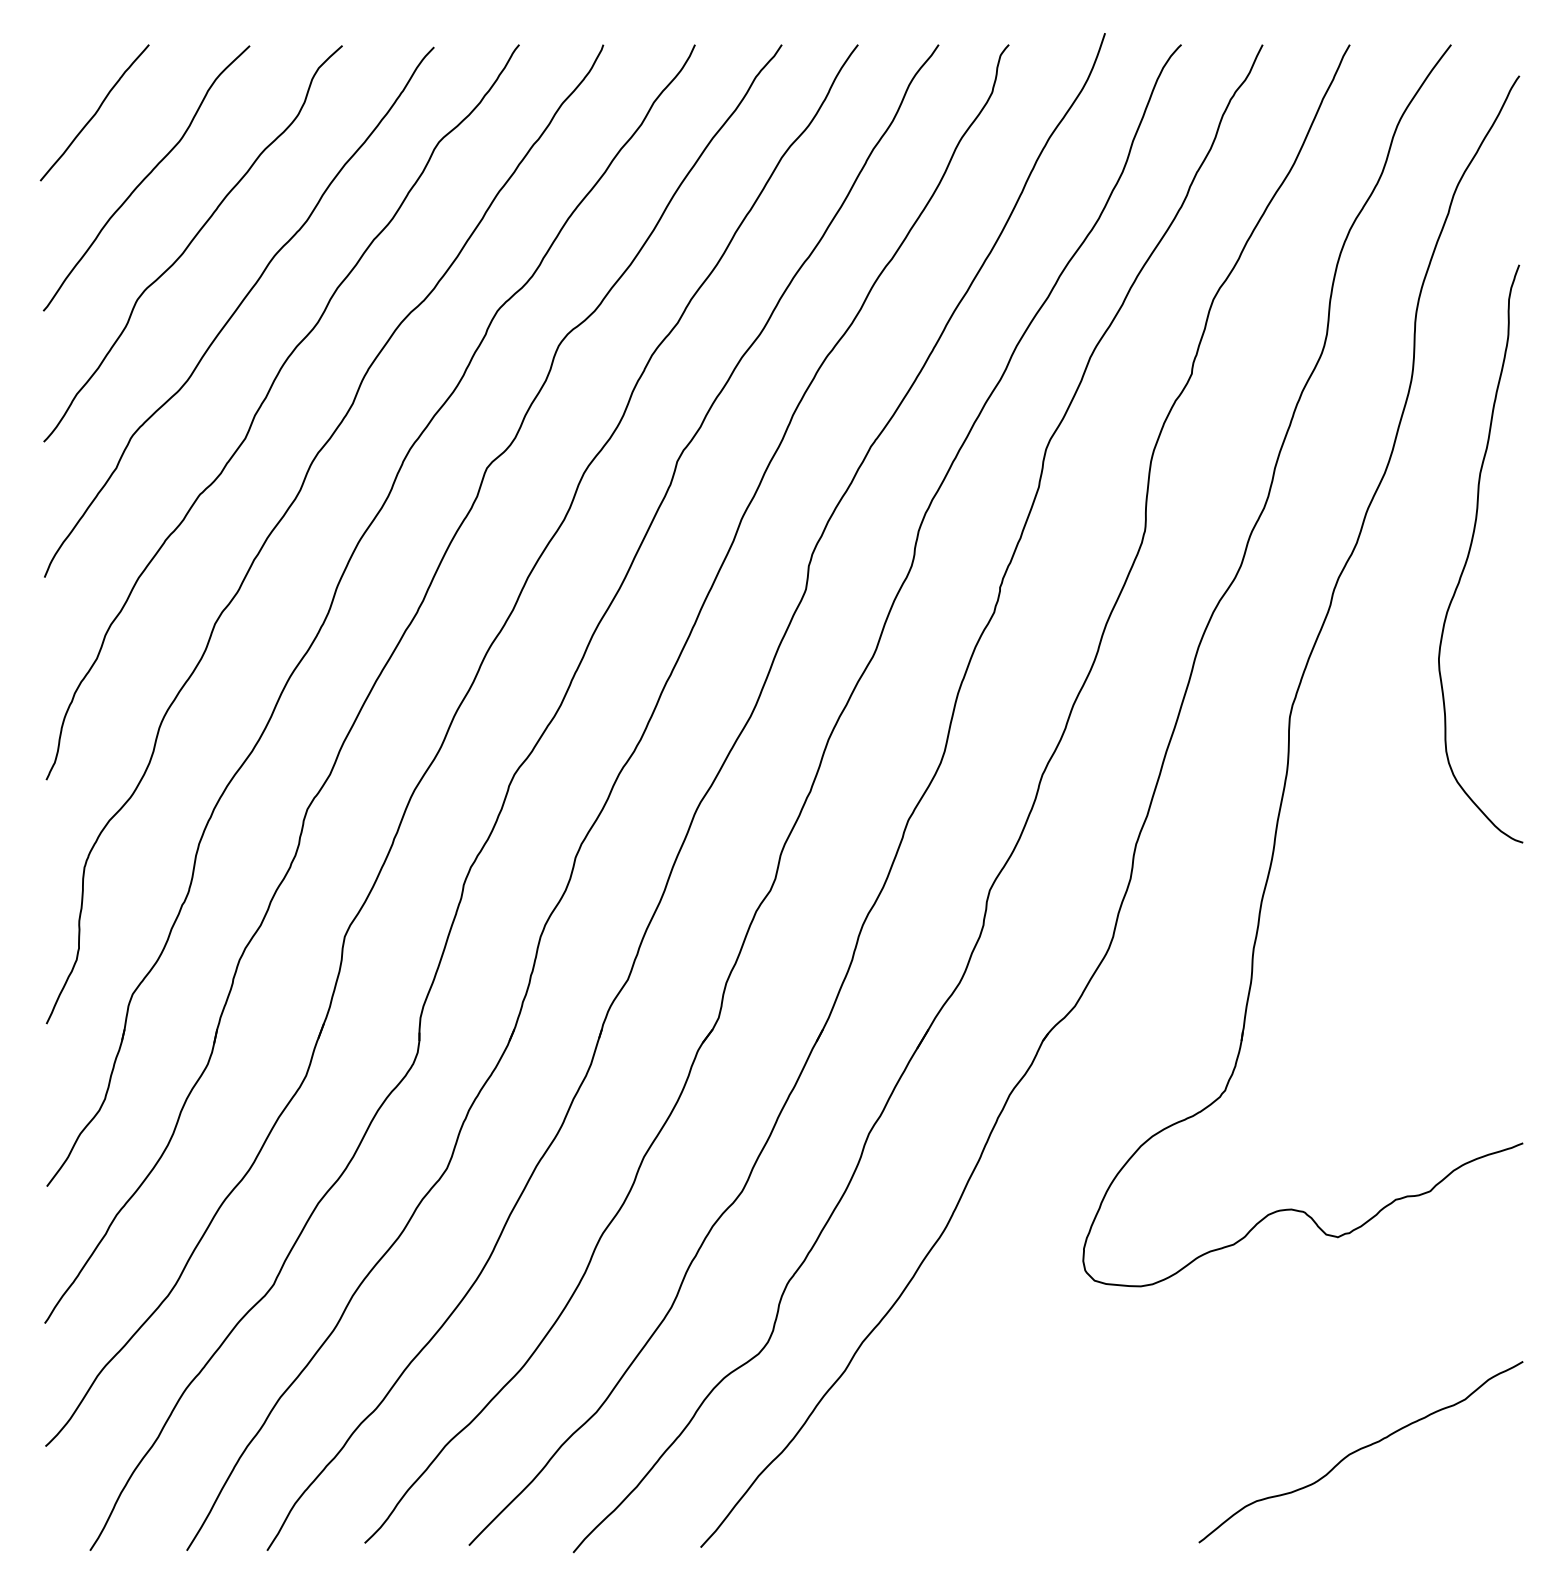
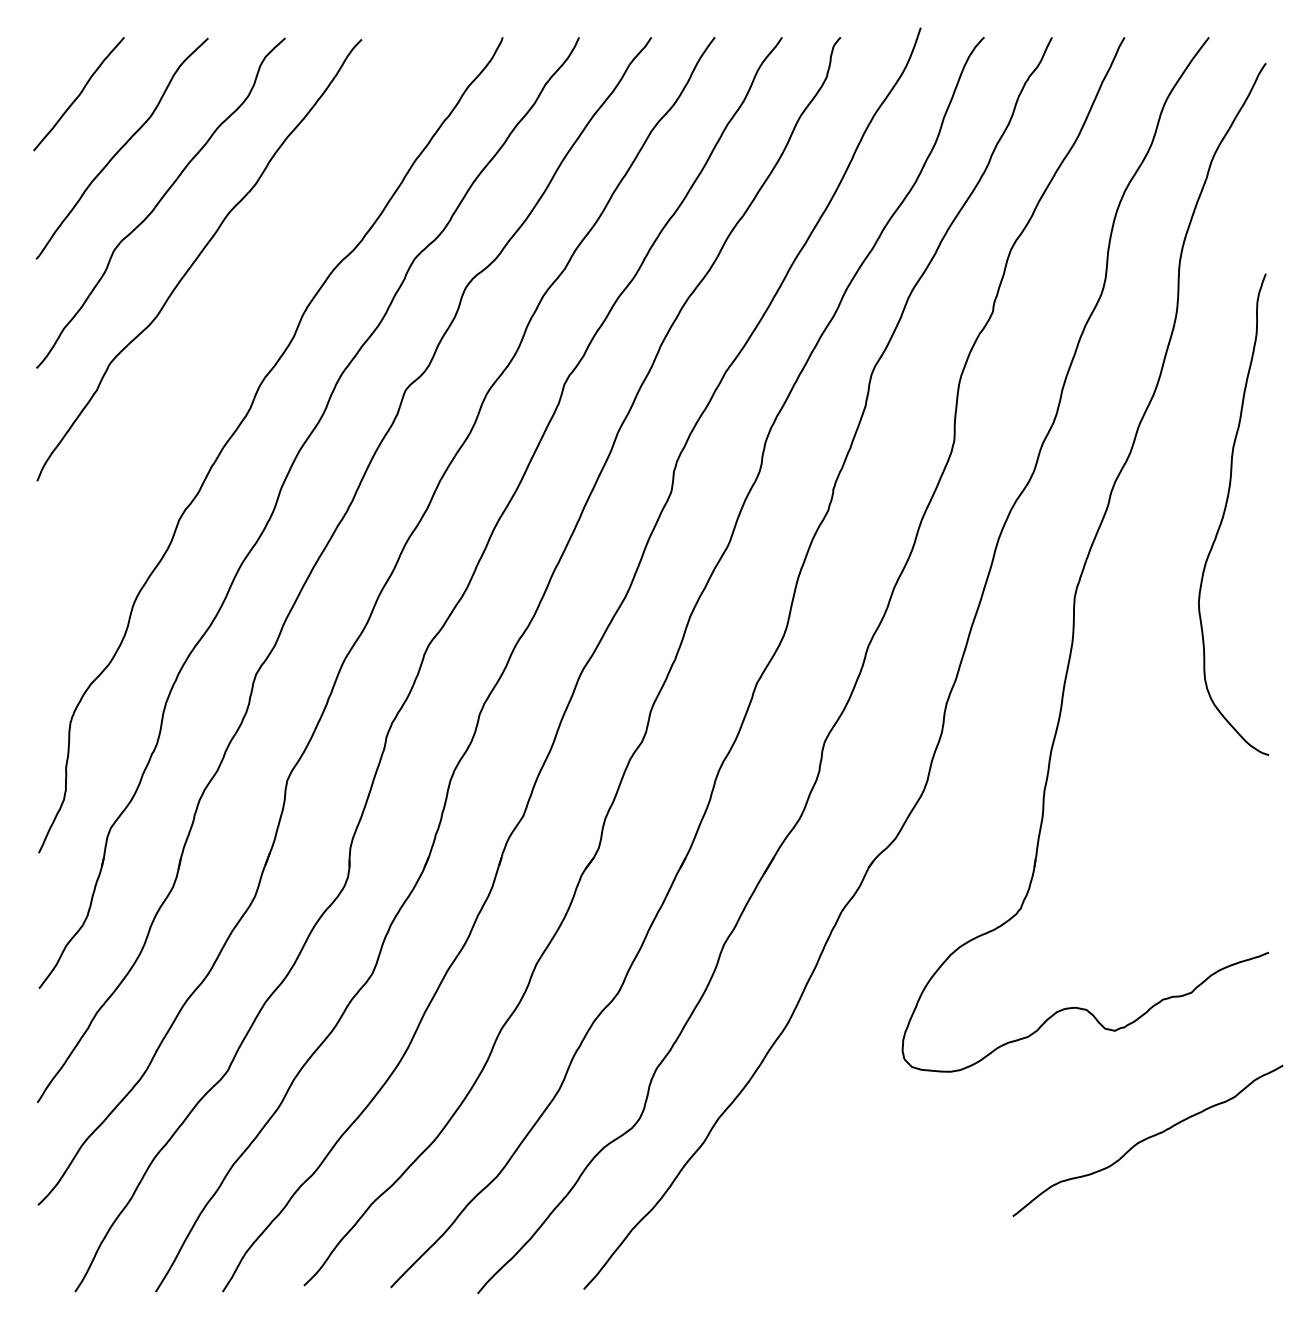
curve: (264, 402) -> (220, 335), removed
curve: (1470, 551) -> (1225, 512), moved
curve: (1360, 1450) -> (1147, 1139), moved

